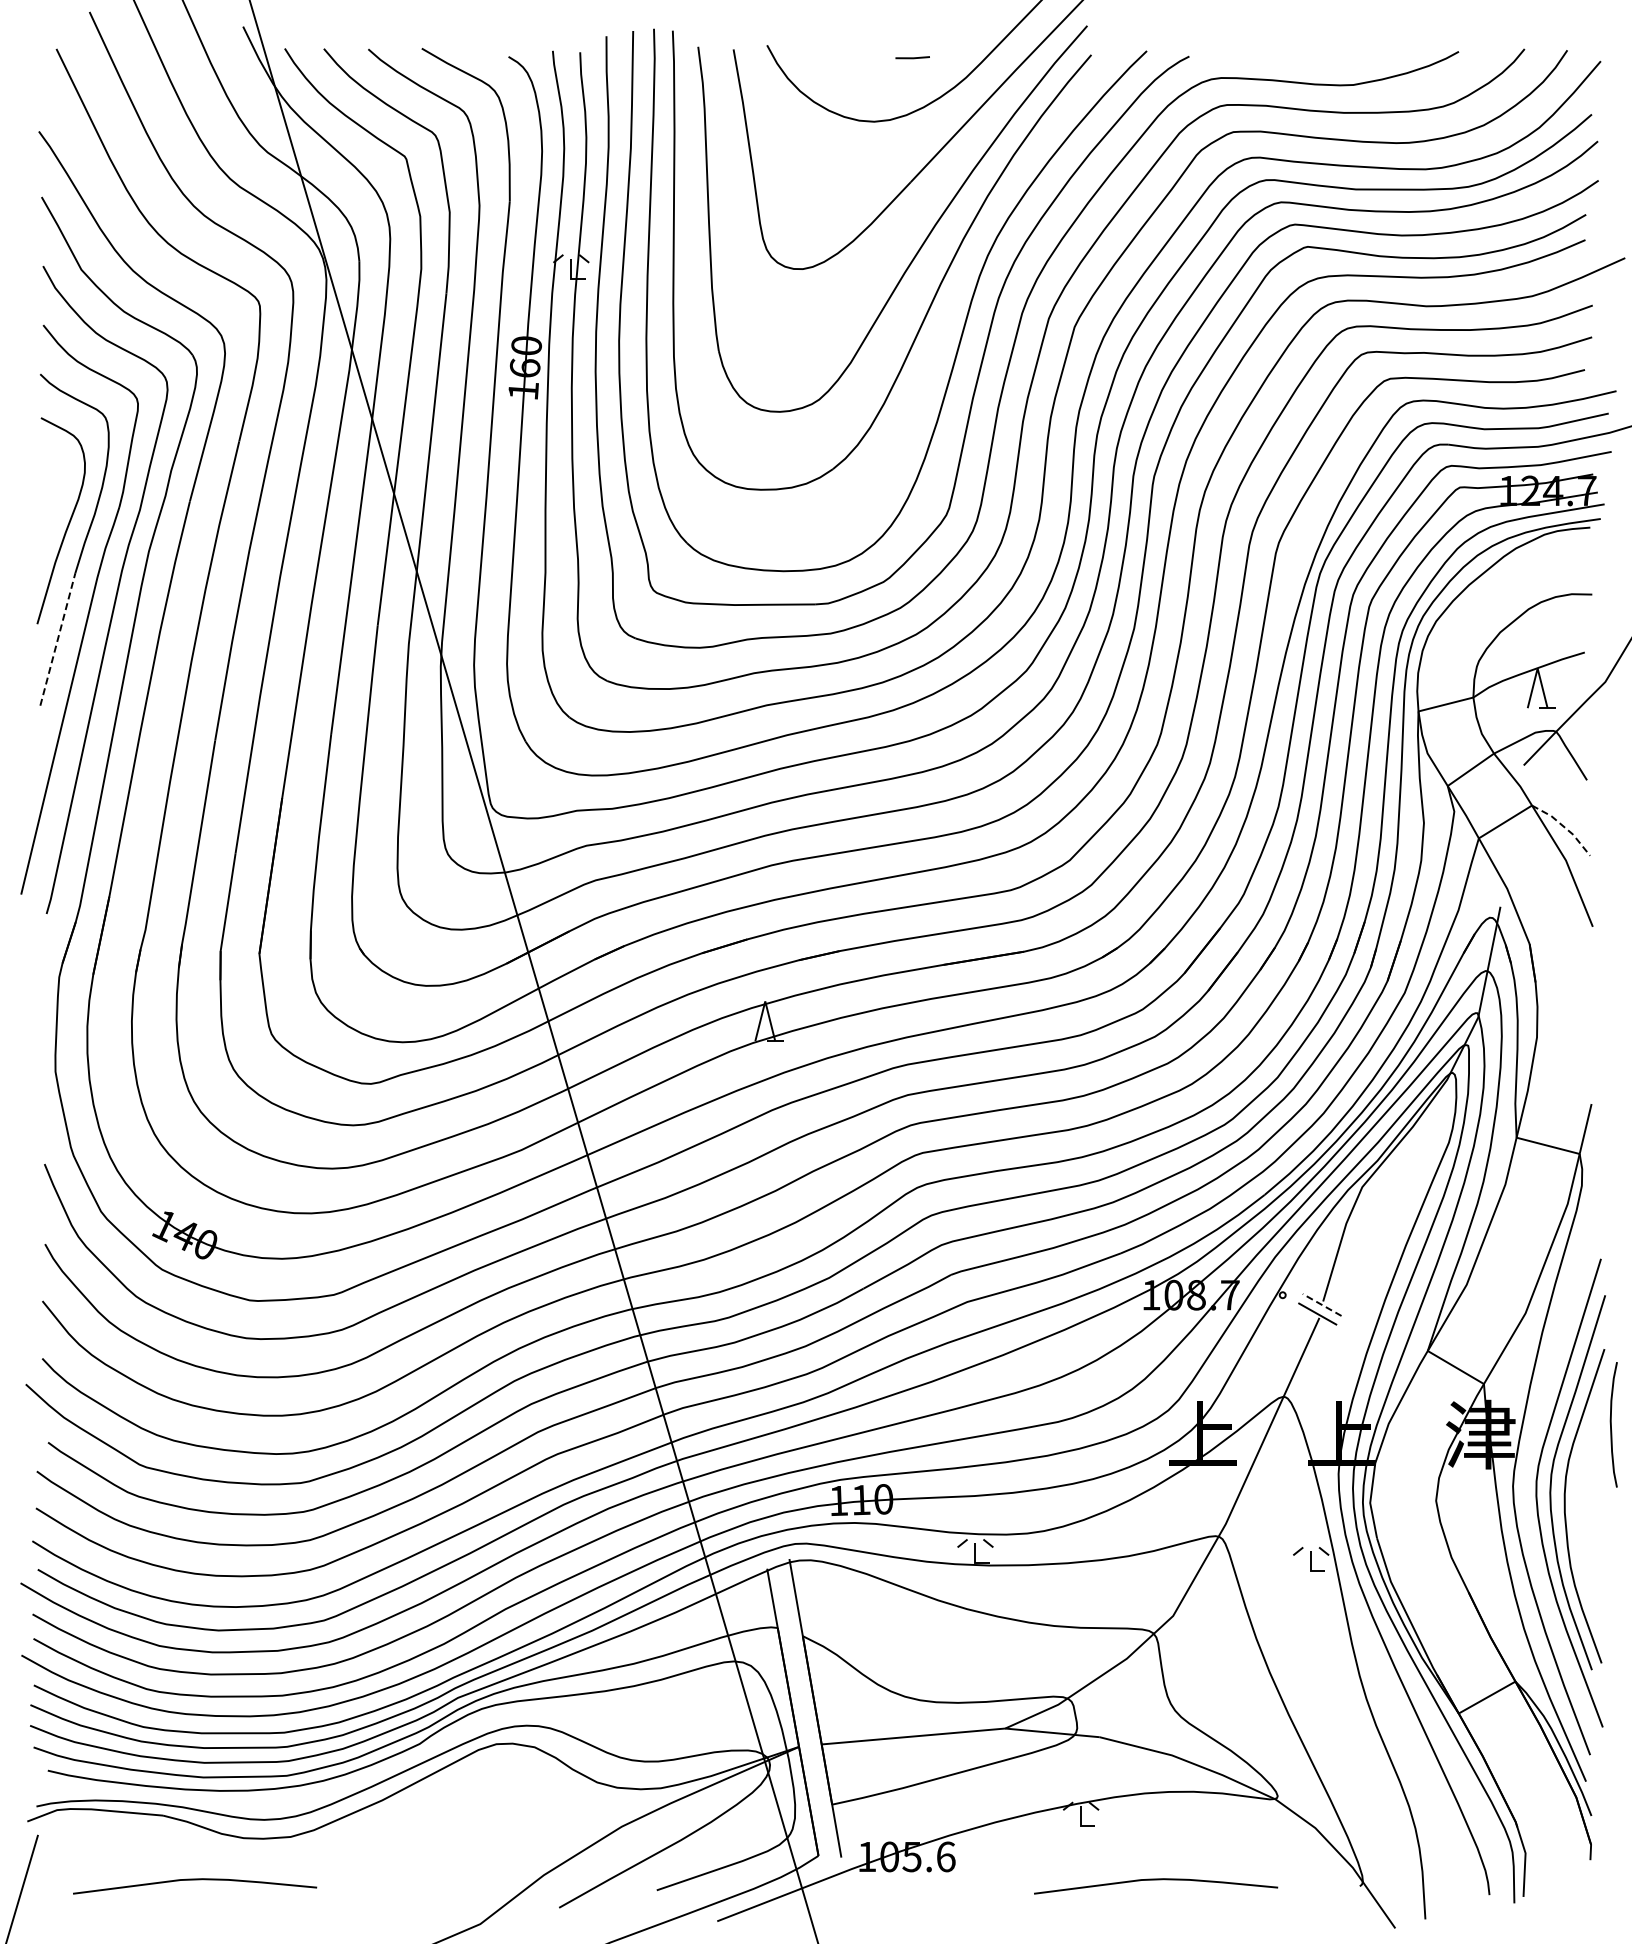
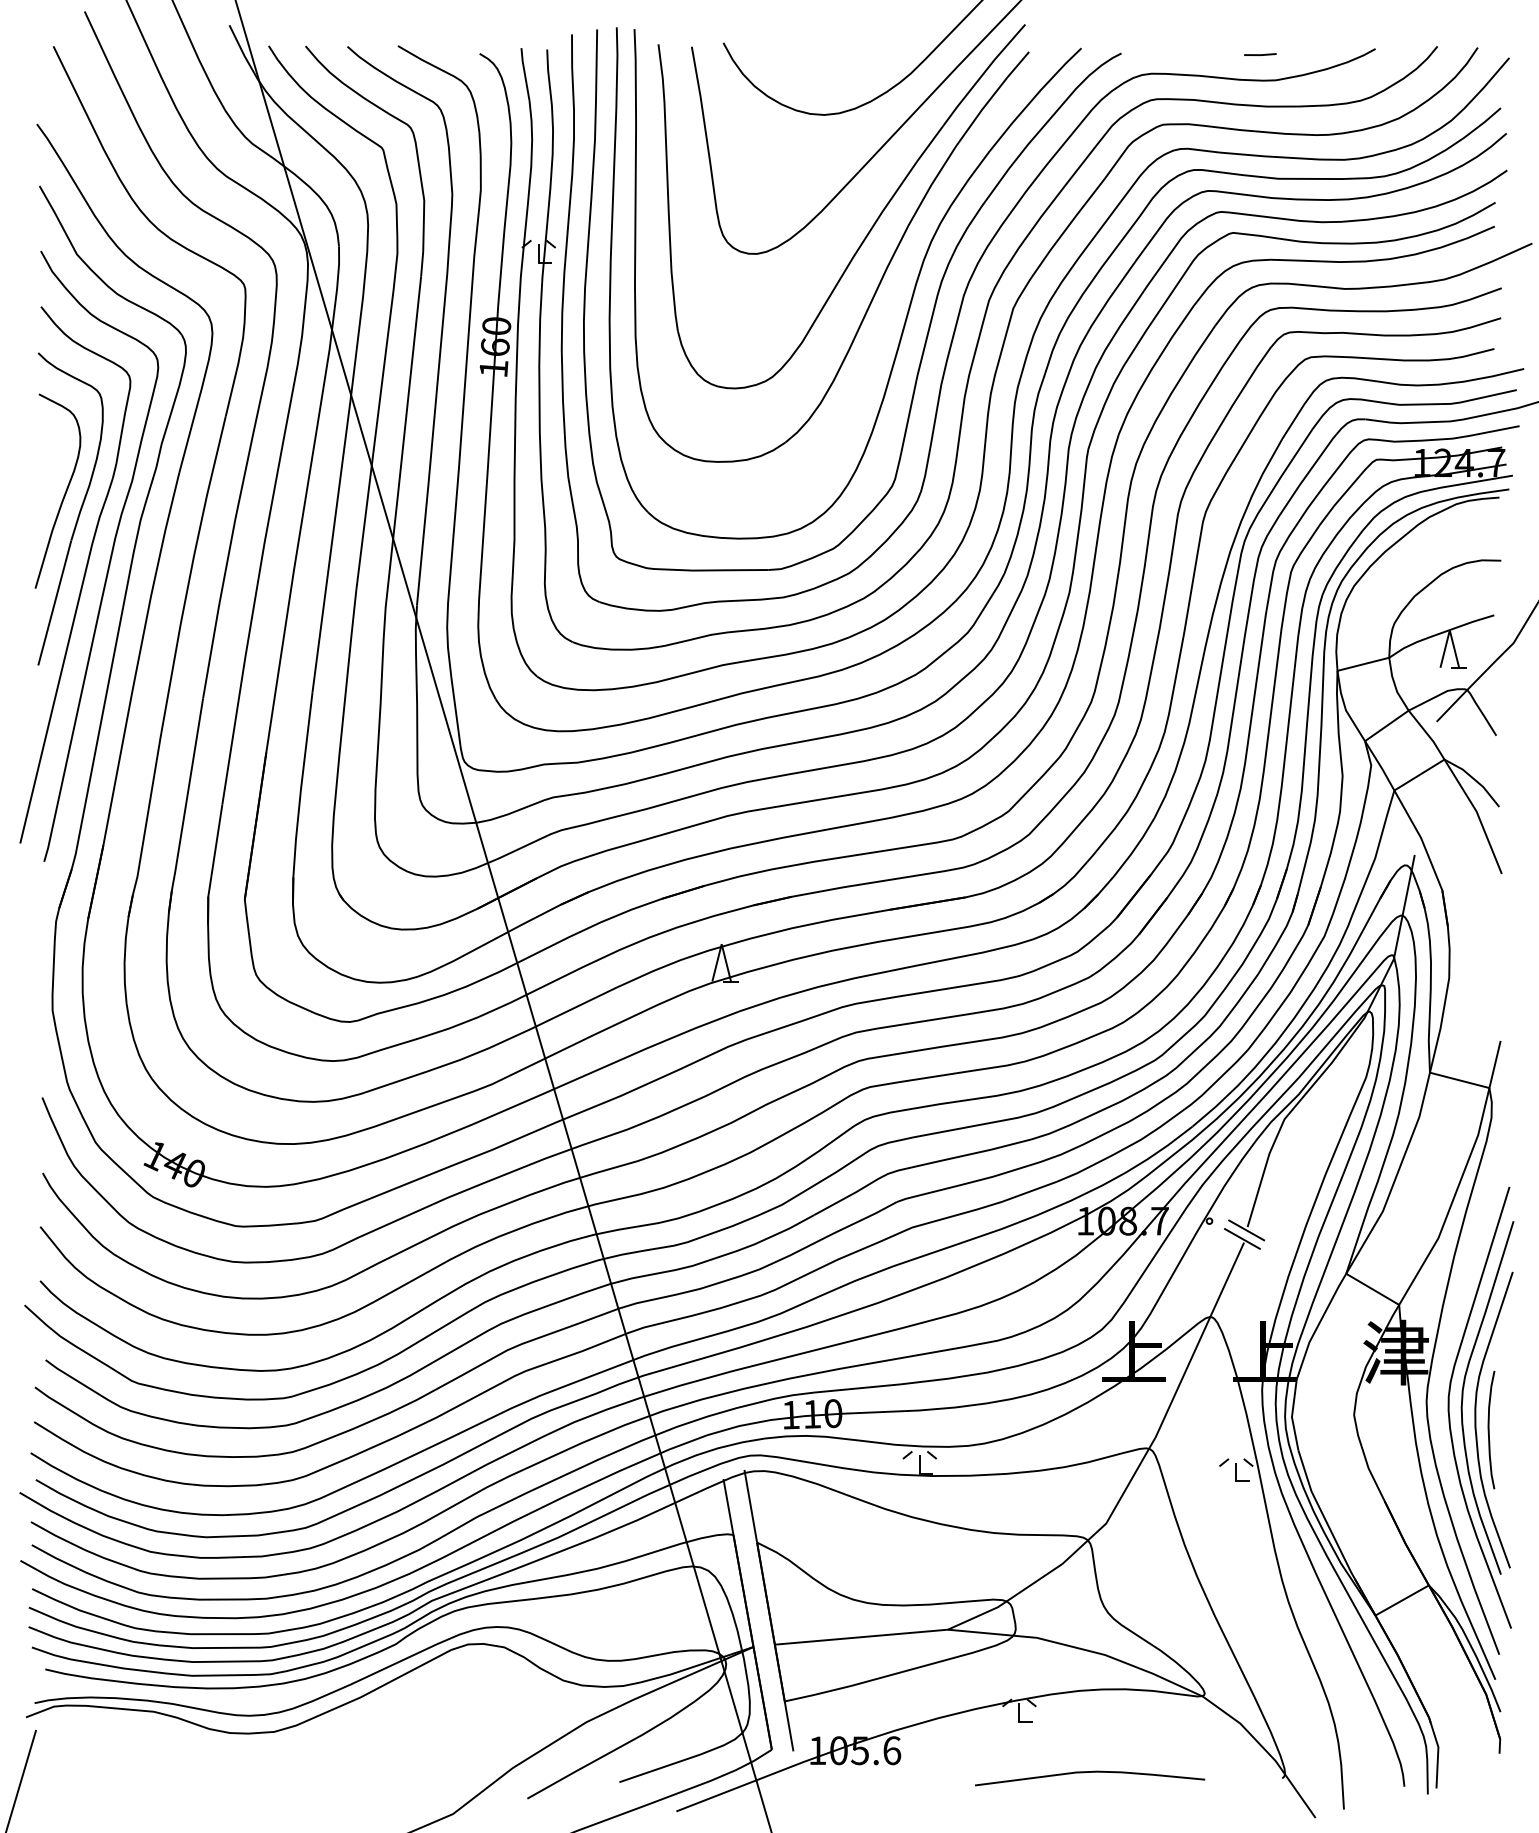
line: (912, 57) -> (1260, 54), moved
line: (57, 639) -> (54, 603), dashed -> solid
line: (1564, 826) -> (1475, 779), dashed -> solid
line: (1321, 1304) -> (1246, 1229), dashed -> solid
curve: (1611, 1424) -> (1489, 1429), moved
curve: (195, 1880) -> (184, 1772), removed

